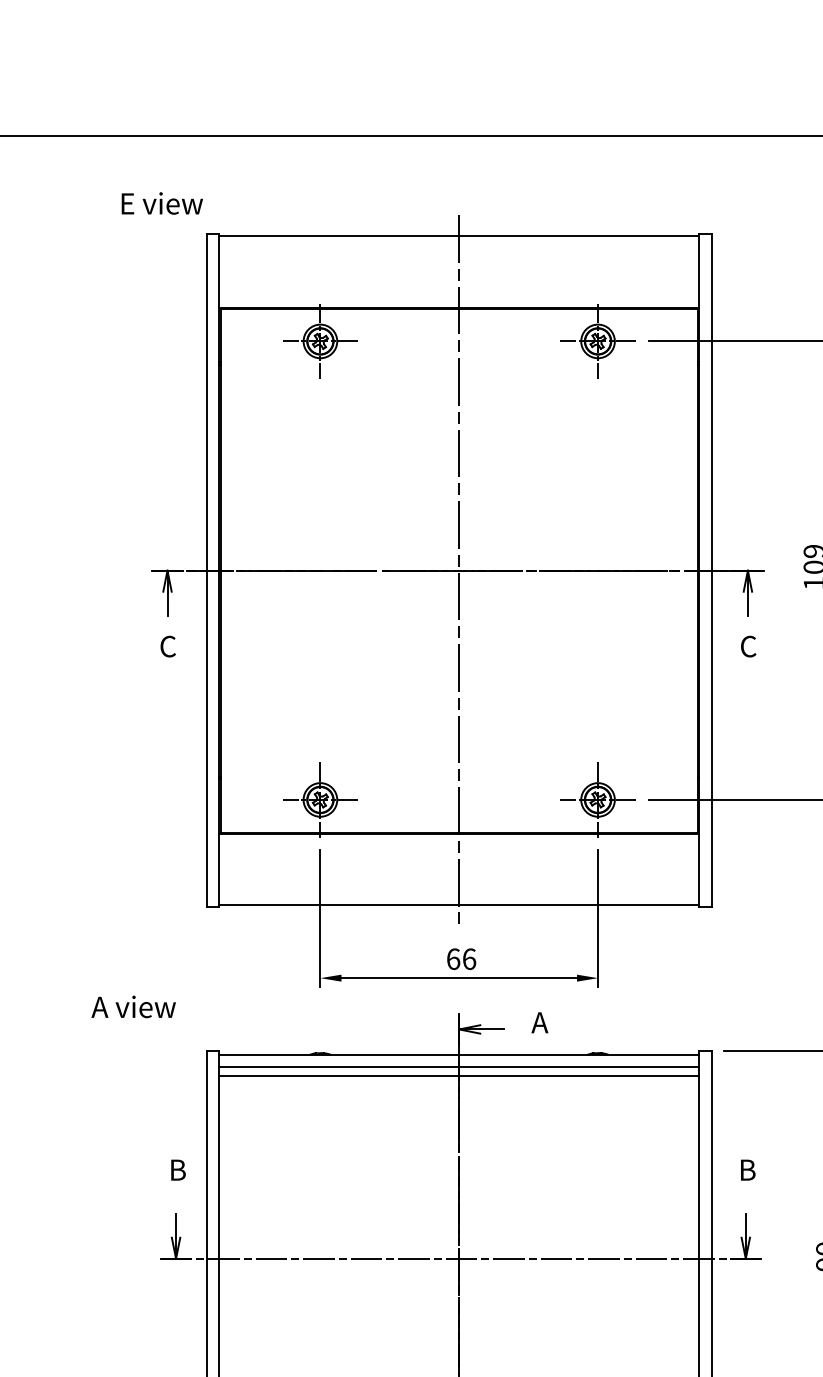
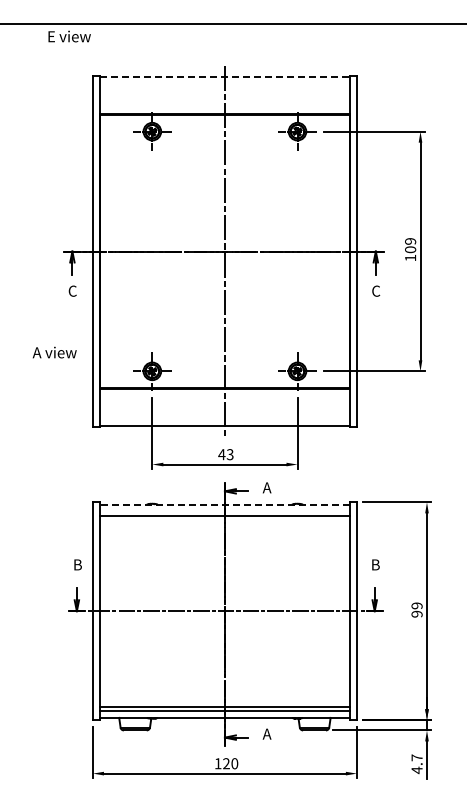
text: (161, 203) -> (69, 36), moved
line: (460, 235) -> (225, 76), solid -> dashed
text: (460, 958) -> (225, 454), 66 -> 43
text: (133, 1006) -> (54, 352), moved
line: (458, 1054) -> (224, 504), solid -> dashed
line: (458, 1067) -> (224, 511), removed

